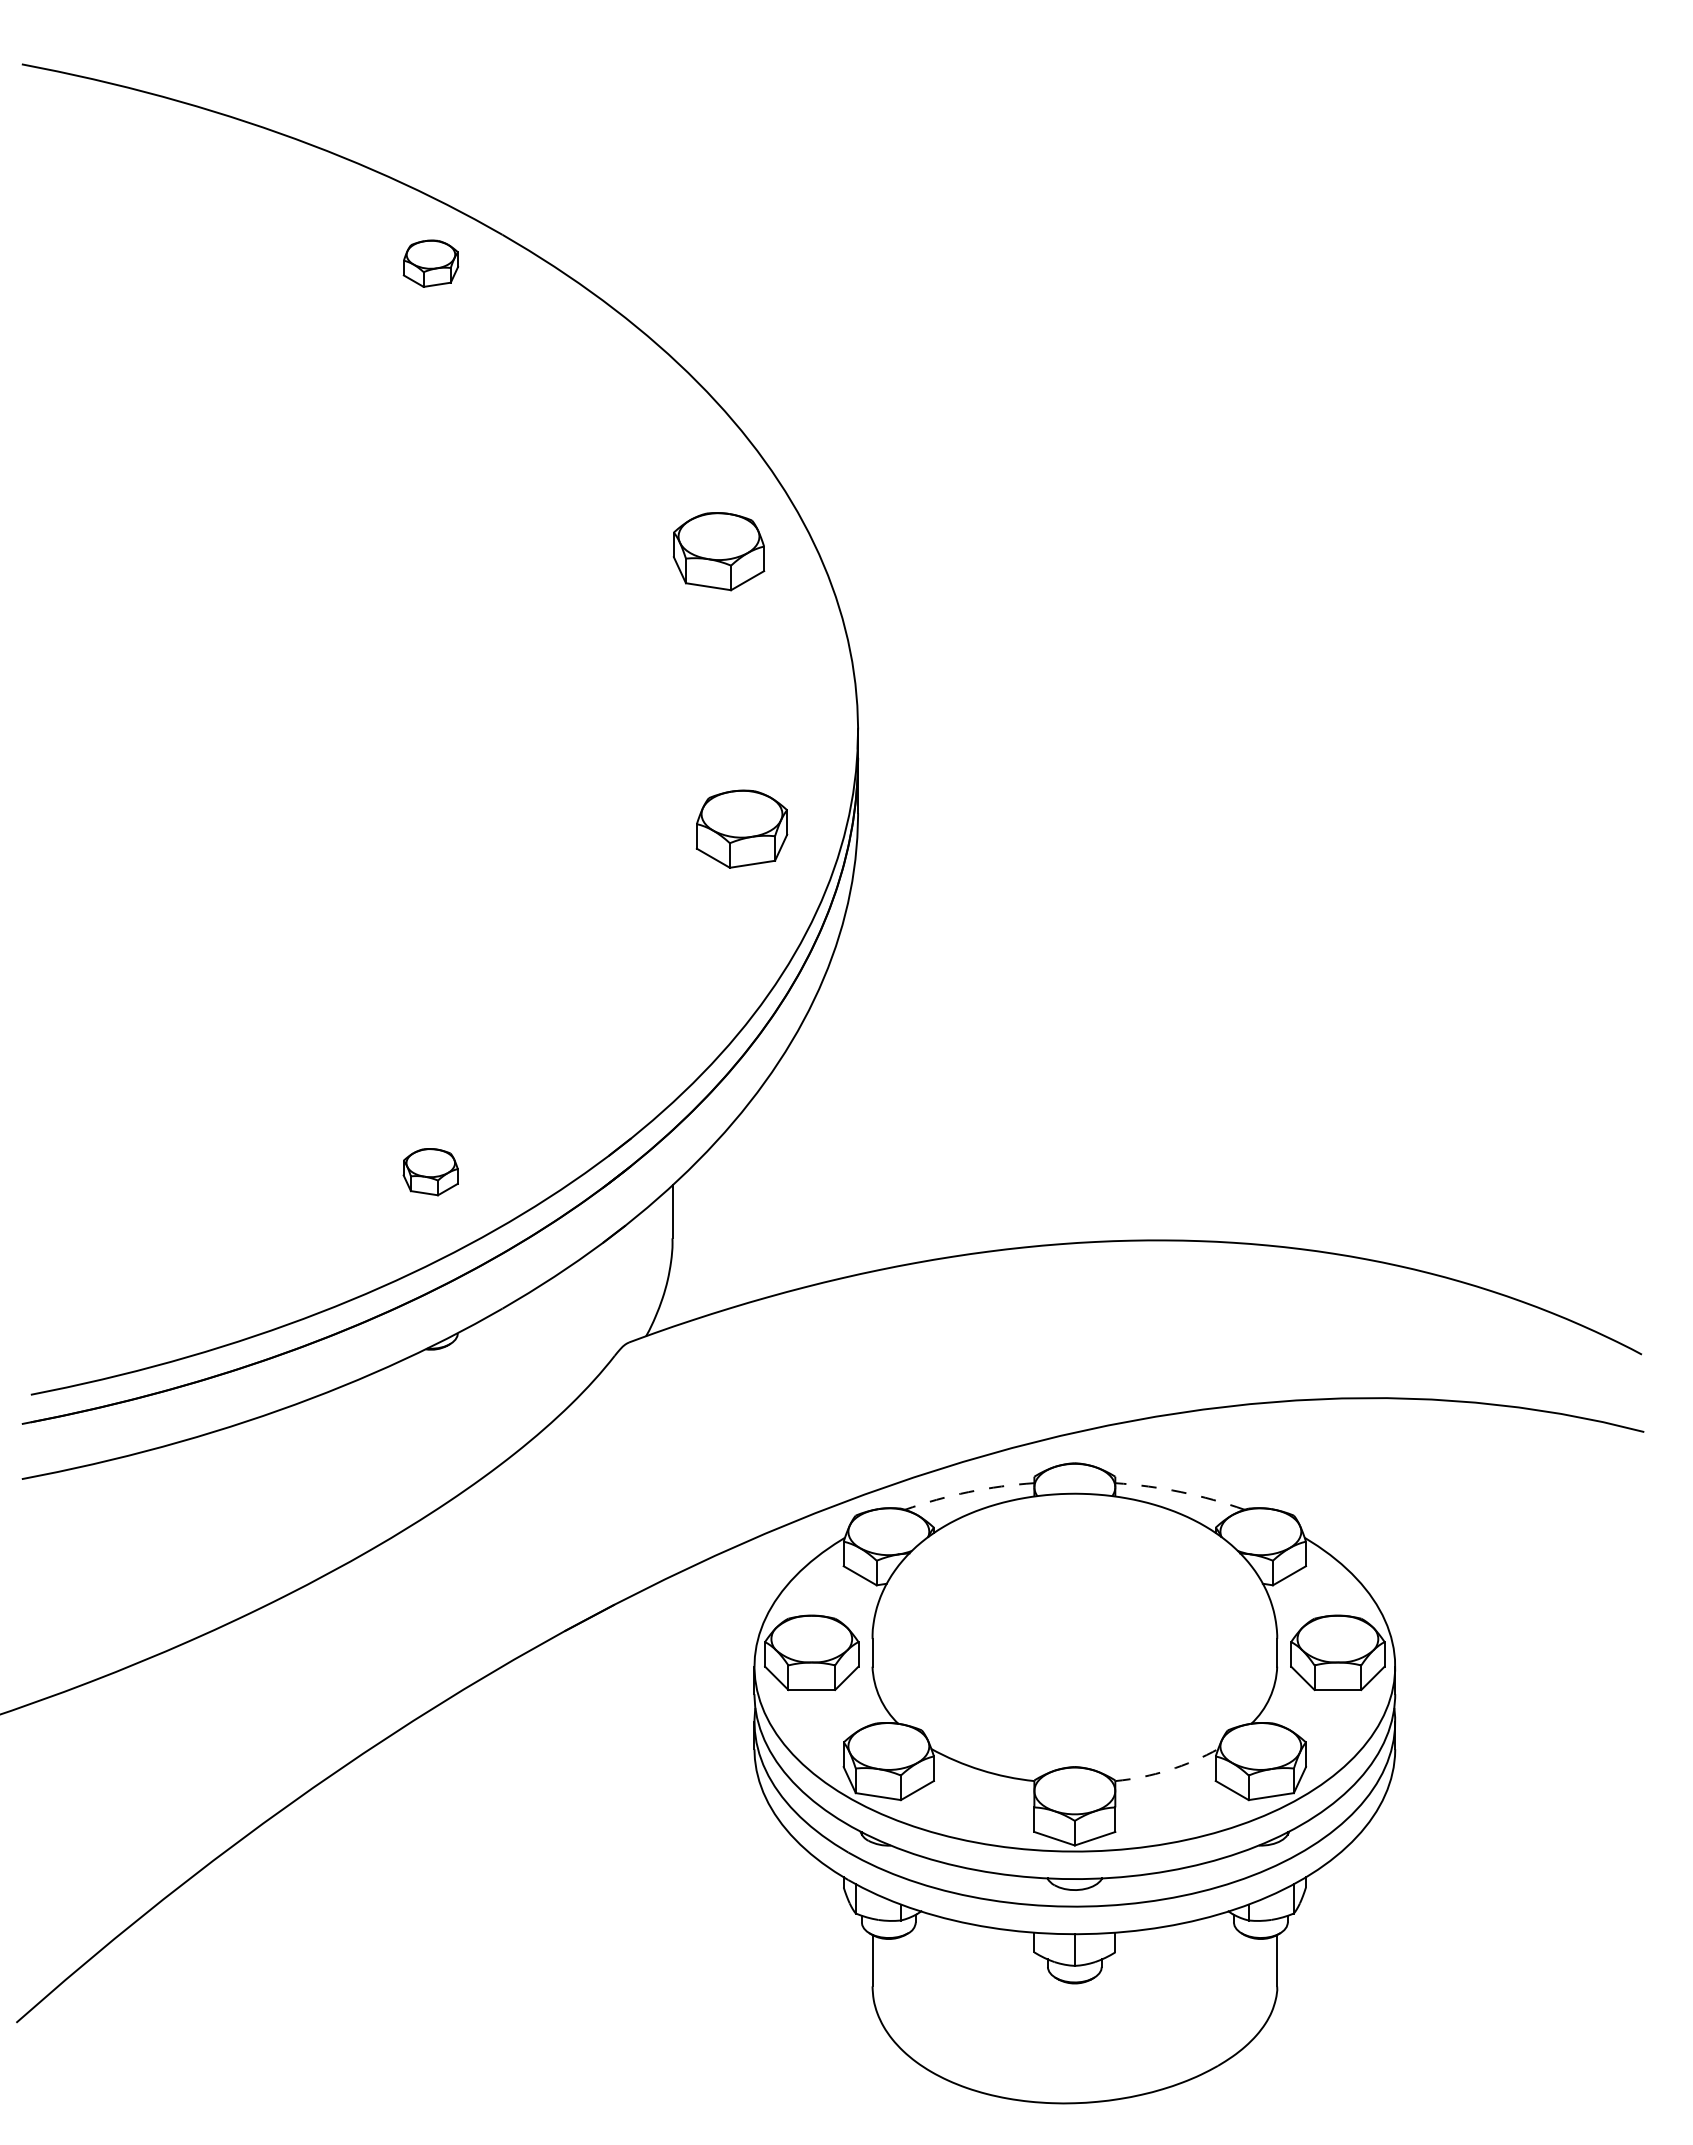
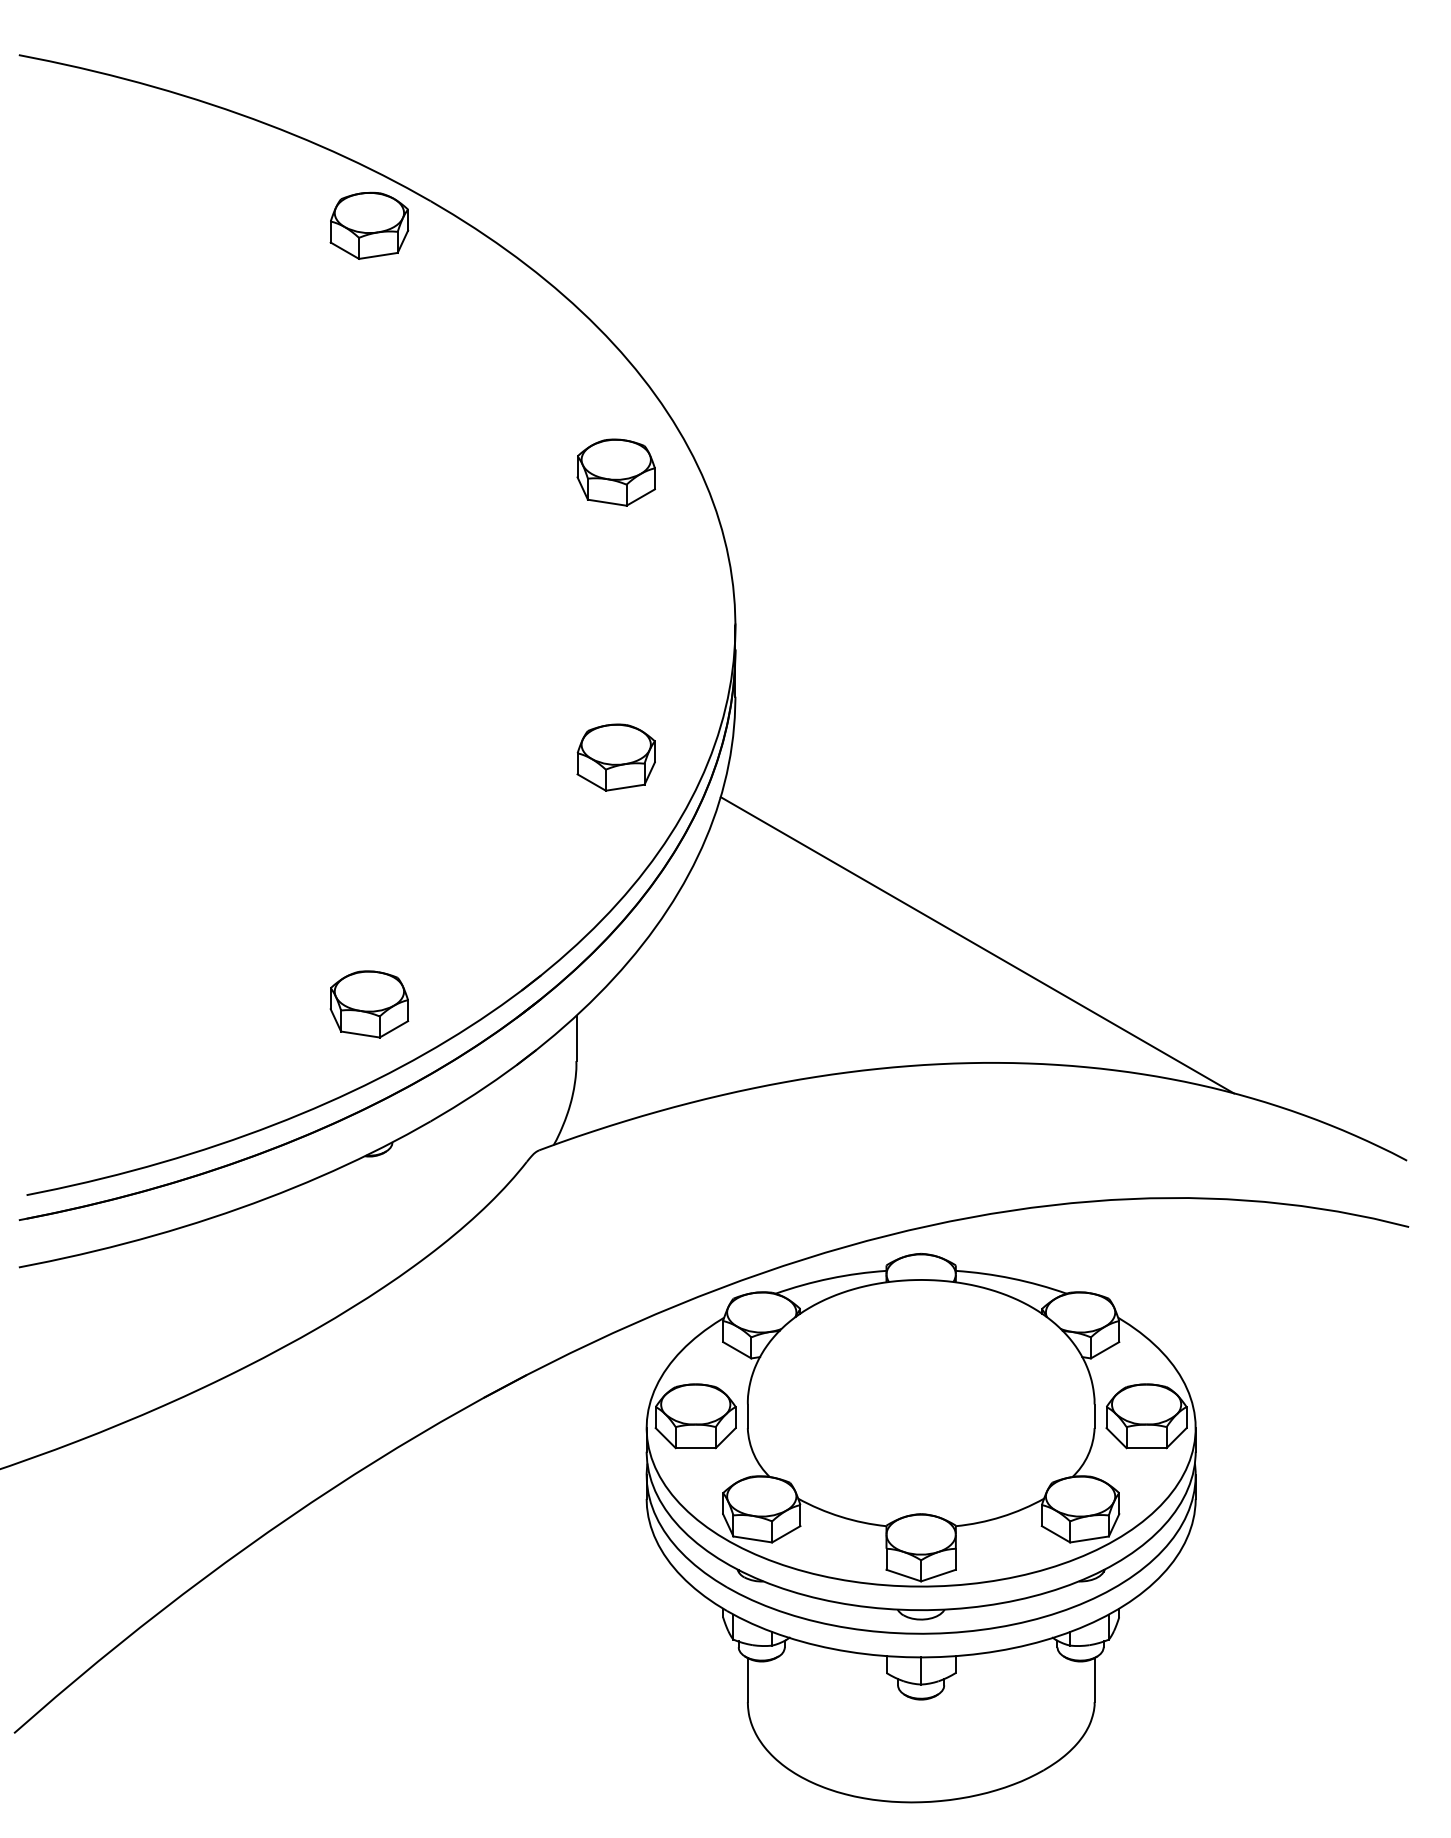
part: (430, 263) -> (369, 225), size x1.67
part: (741, 828) -> (615, 757), moved
line: (1140, 1103) -> (977, 945), added
part: (430, 1171) -> (369, 1003), size x1.67
arc: (968, 1492) -> (830, 1278), dashed -> solid
arc: (1180, 1492) -> (1011, 1278), dashed -> solid
arc: (1168, 1770) -> (1001, 1517), dashed -> solid

